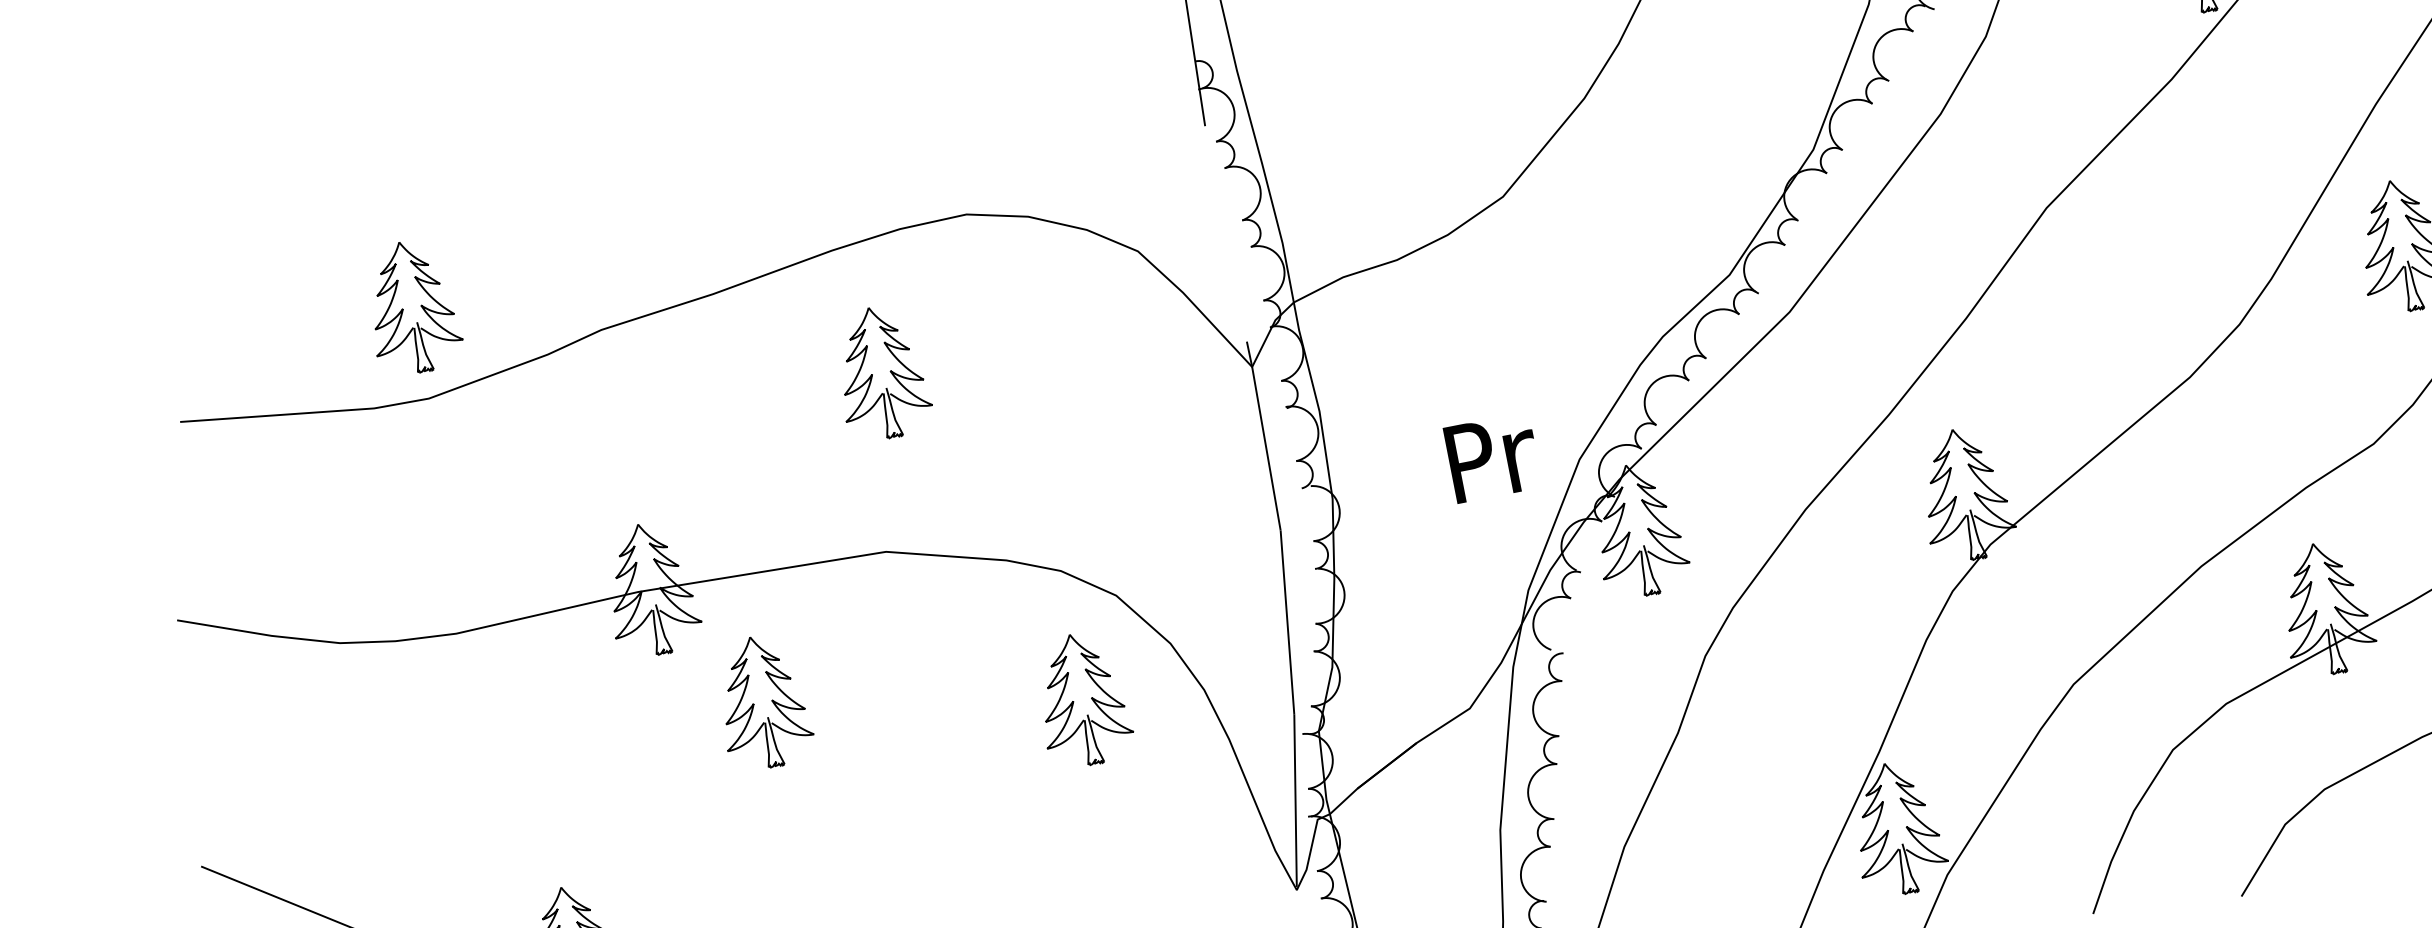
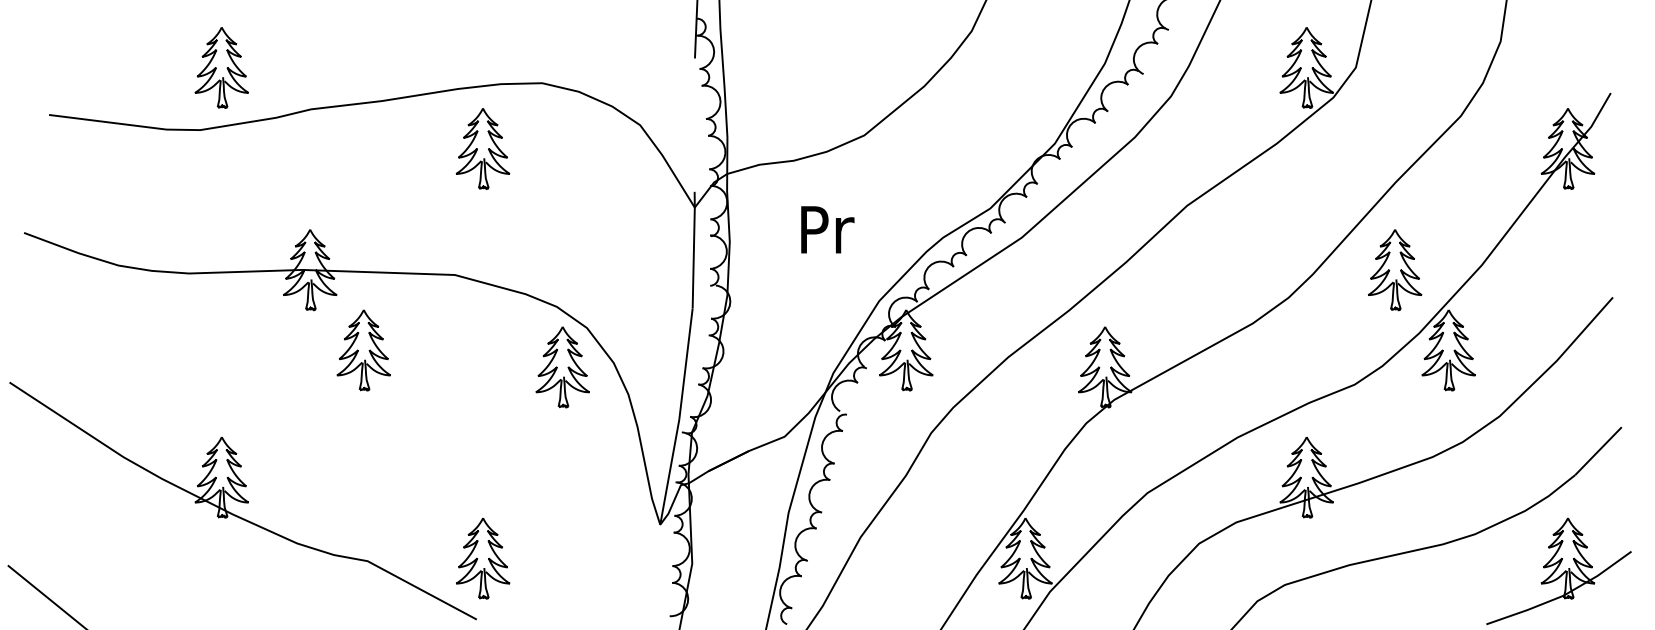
part: (411, 307) -> (221, 67), moved
part: (880, 372) -> (482, 148), moved
text: (1492, 457) -> (827, 229), moved
part: (1082, 700) -> (562, 367), moved

